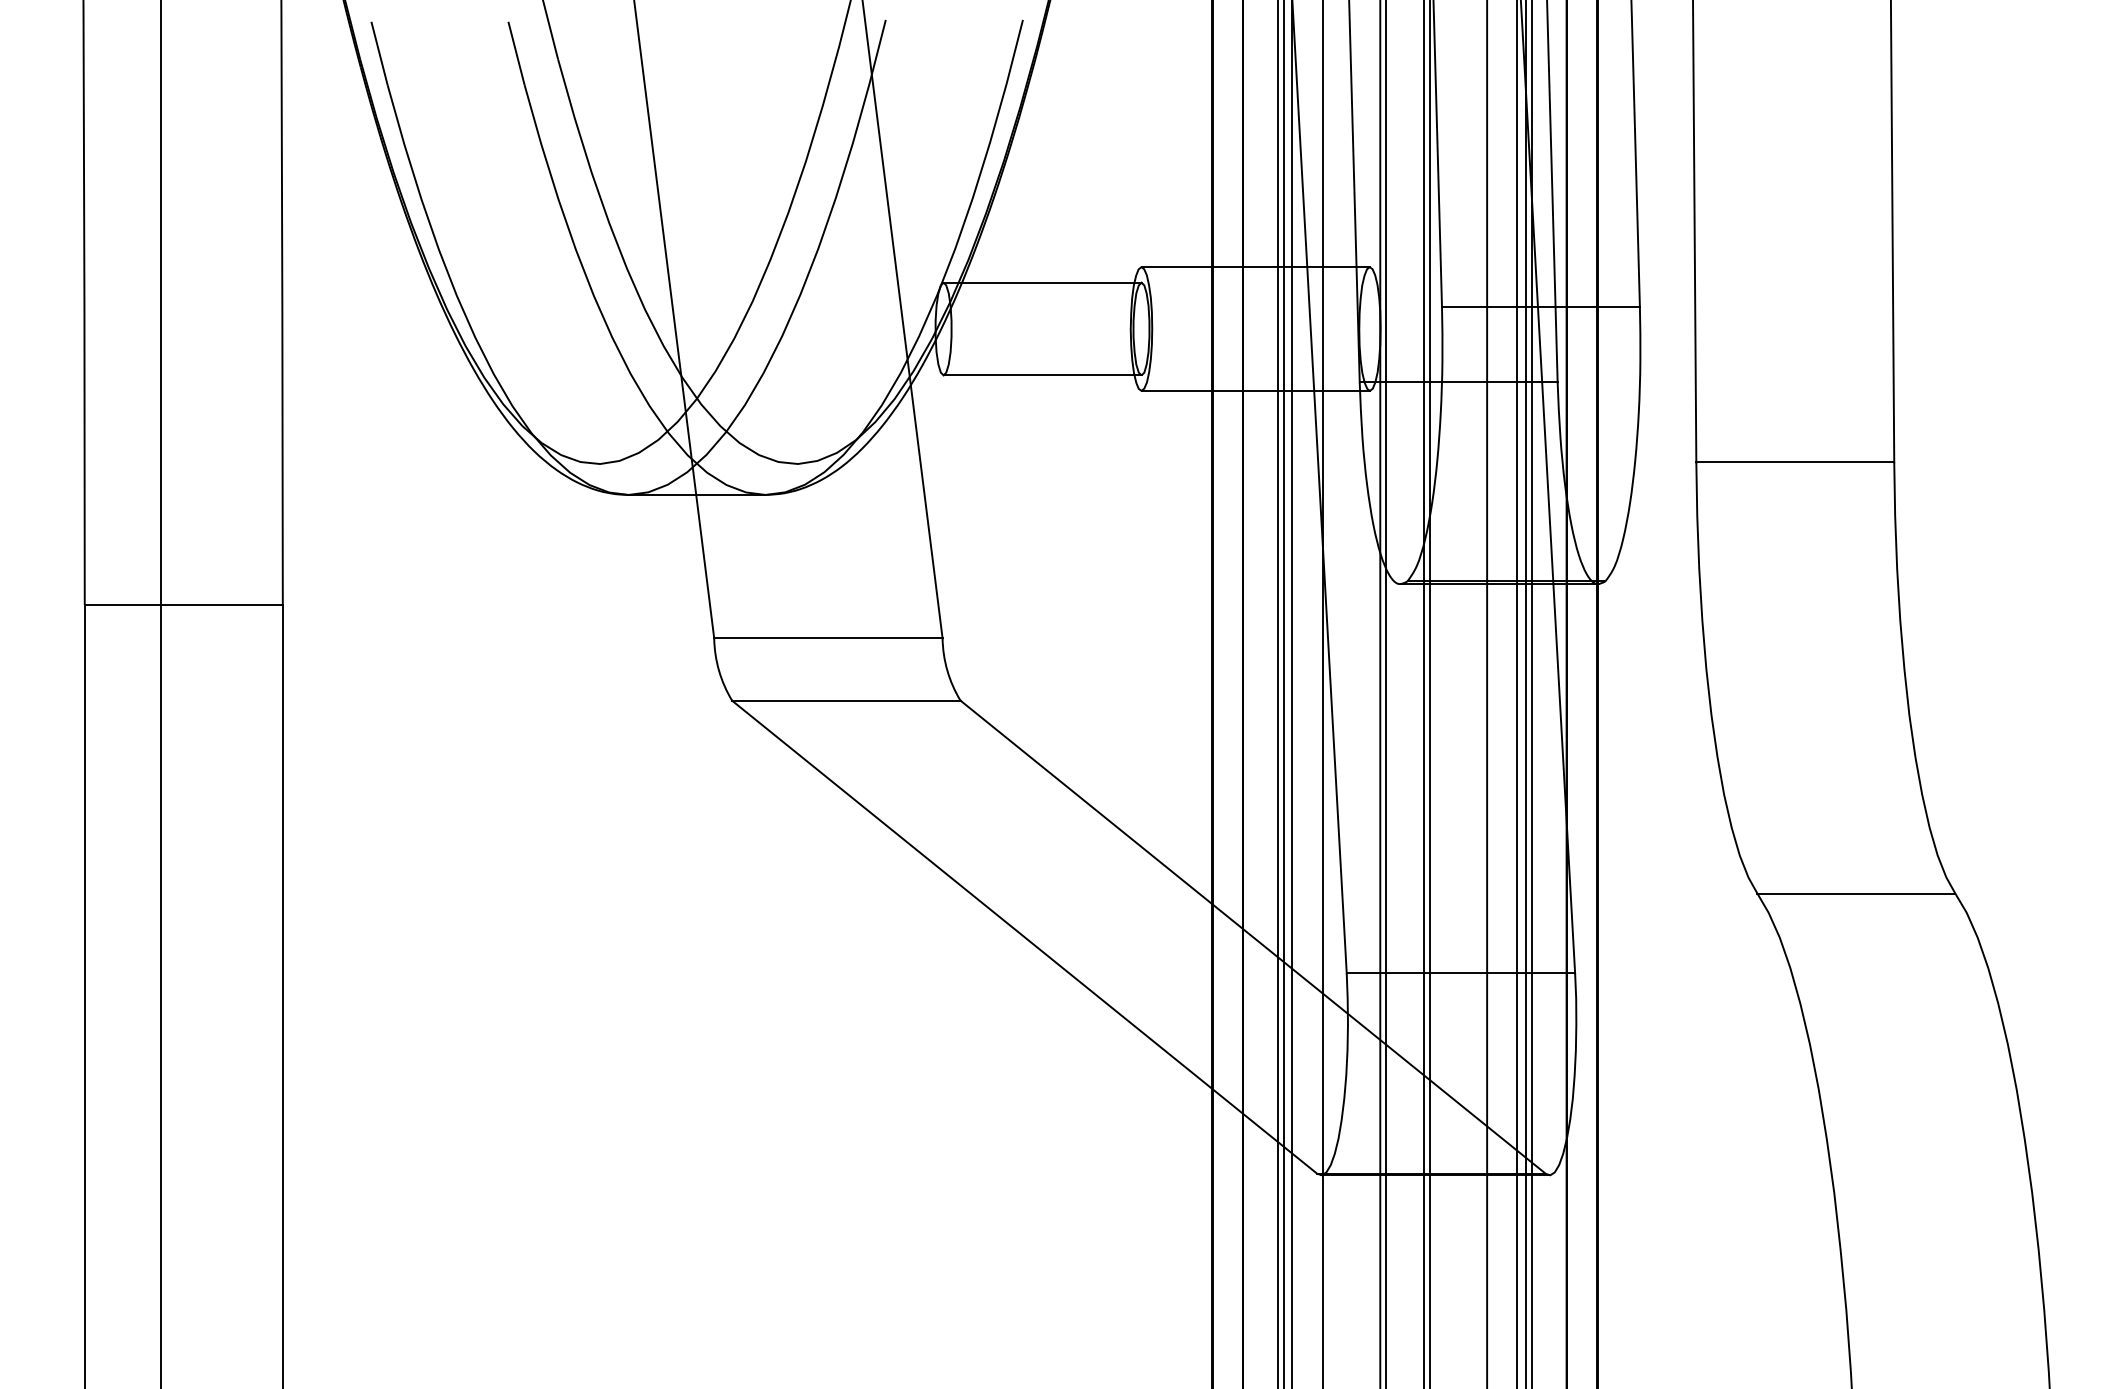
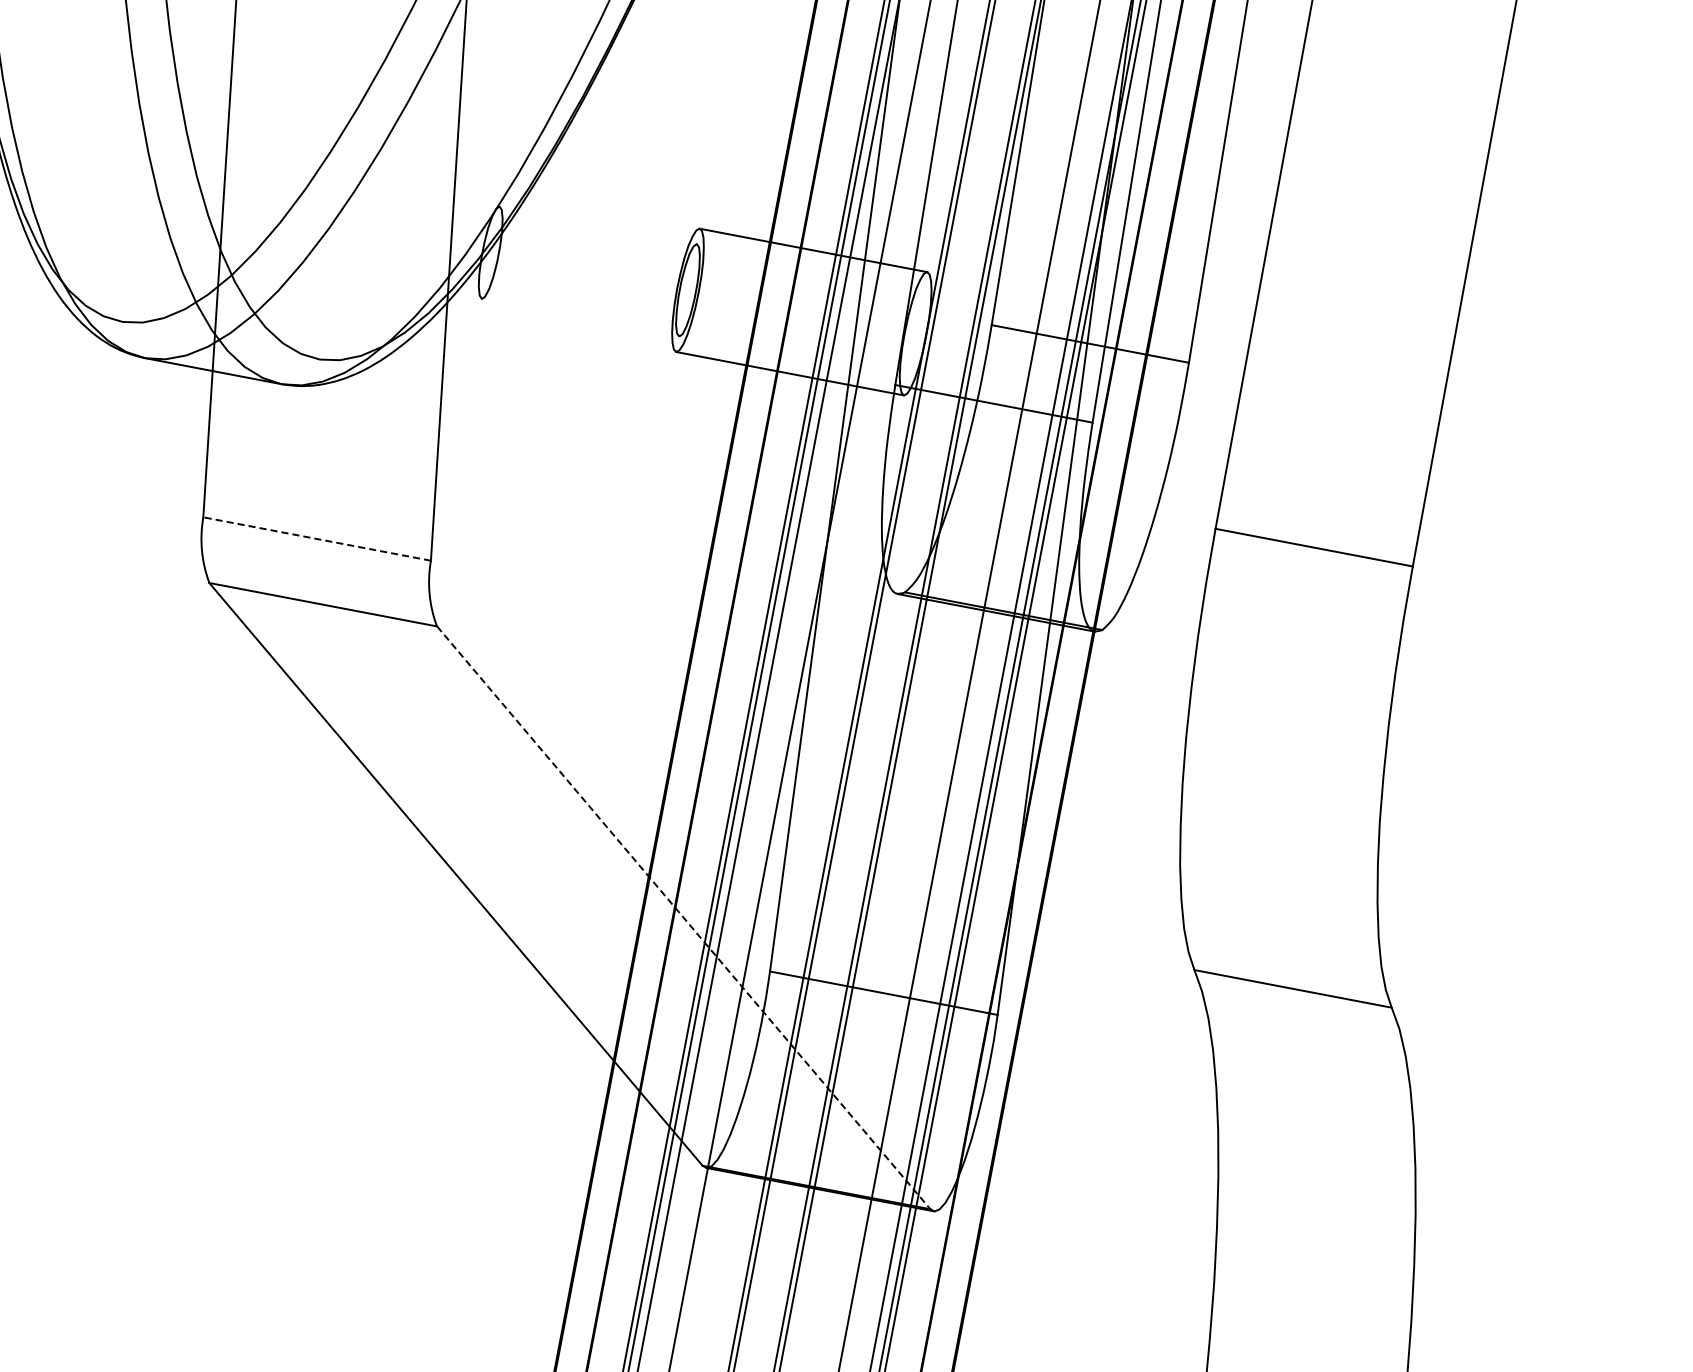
line: (1042, 282) -> (598, 225), removed
line: (1042, 375) -> (580, 317), removed
line: (827, 638) -> (316, 539), solid -> dashed
line: (1253, 937) -> (683, 918), solid -> dashed

